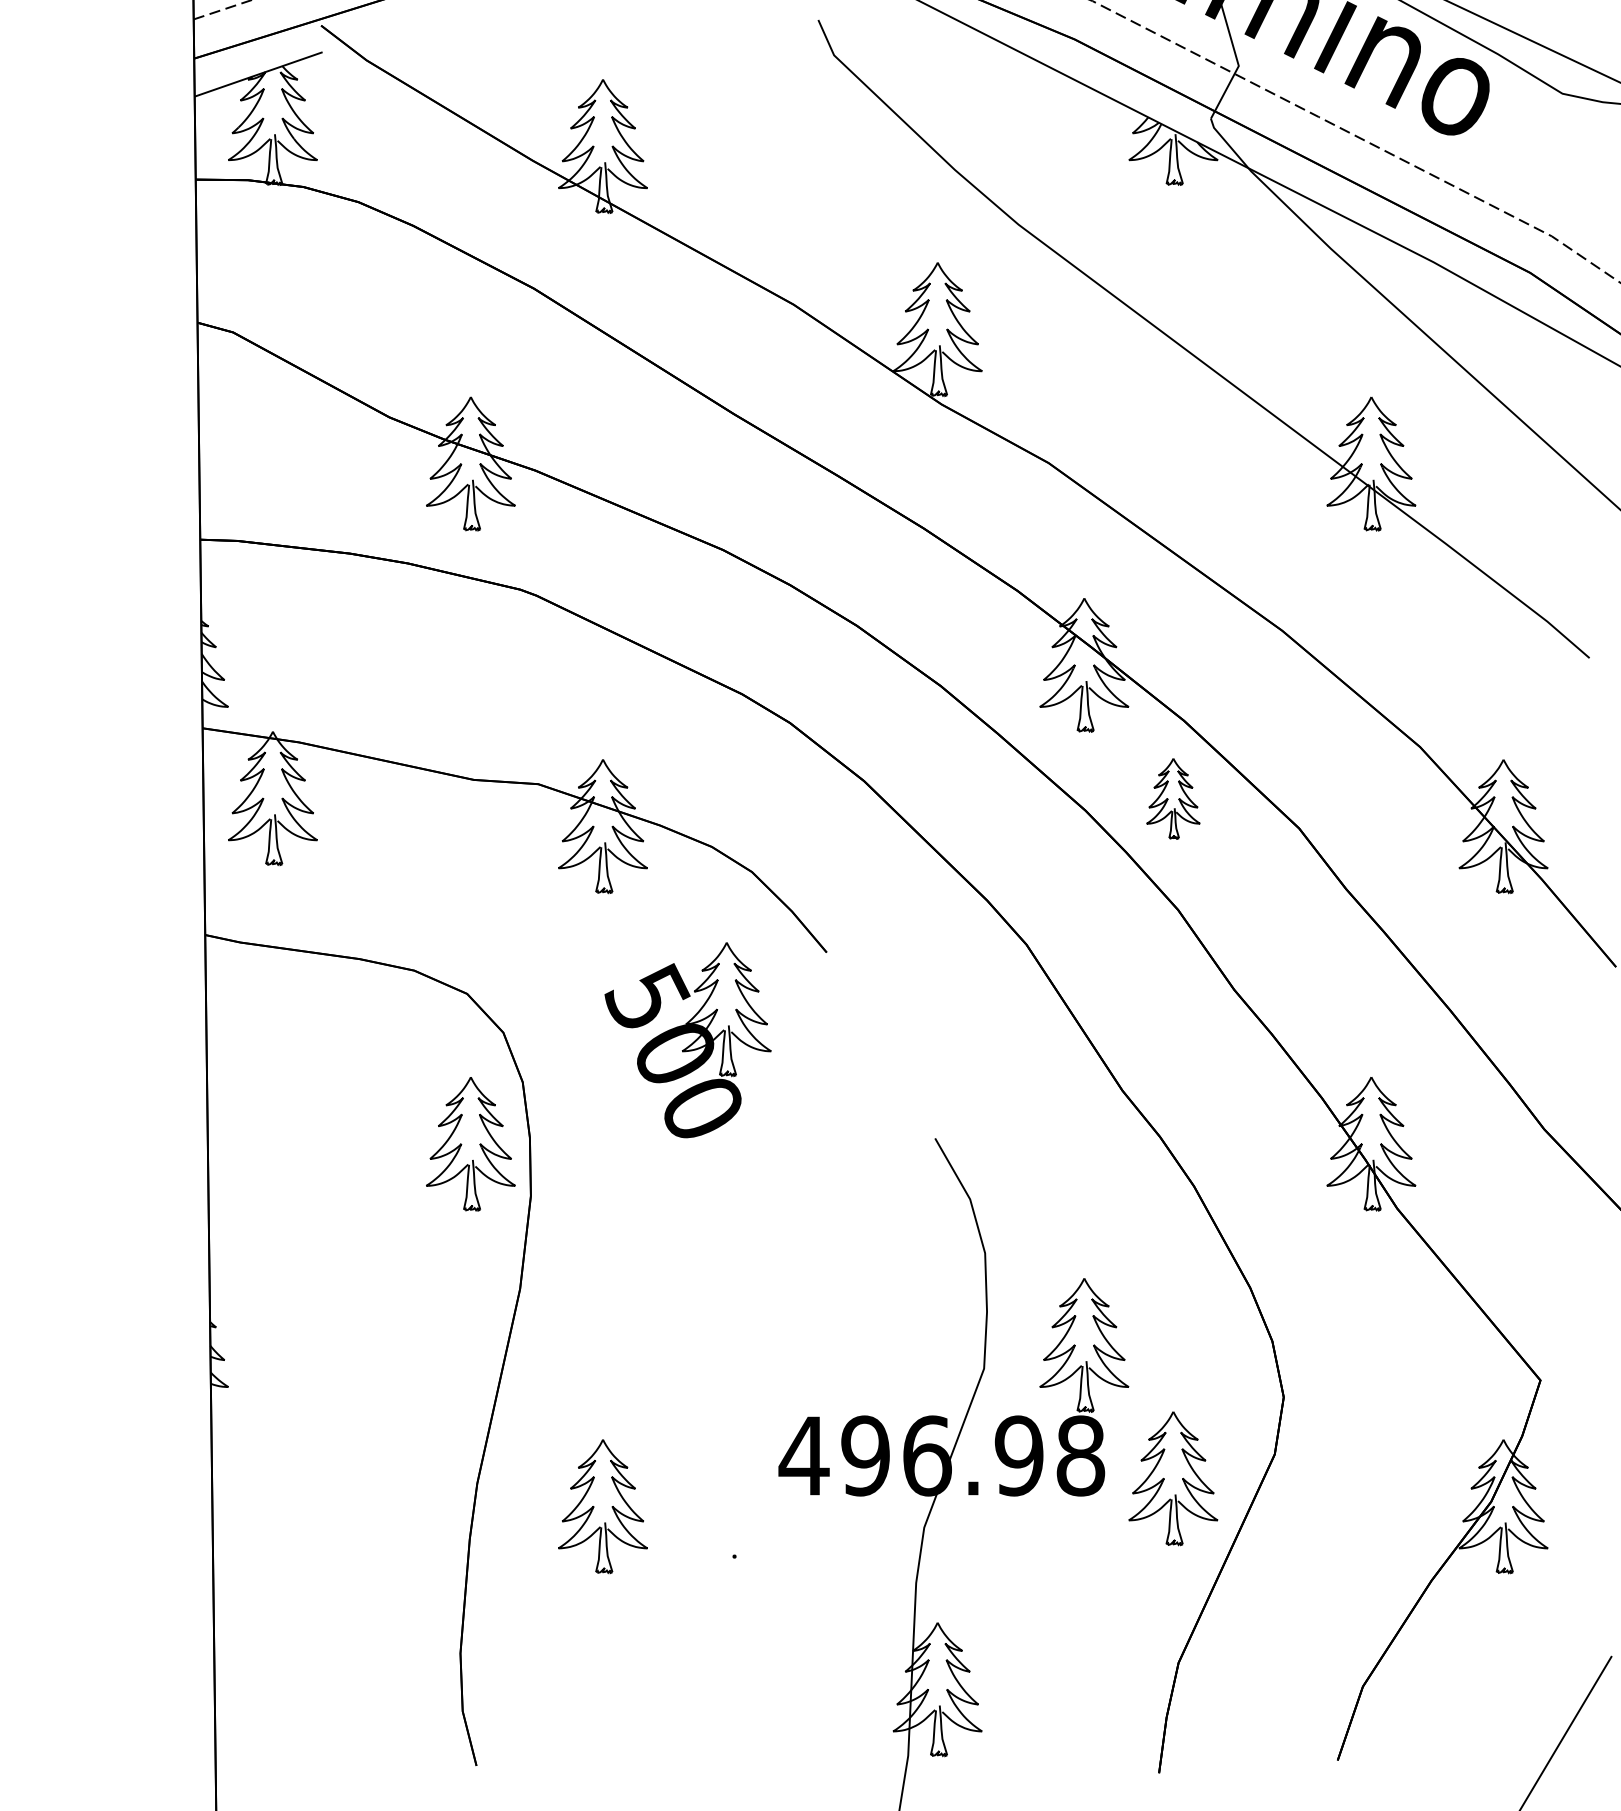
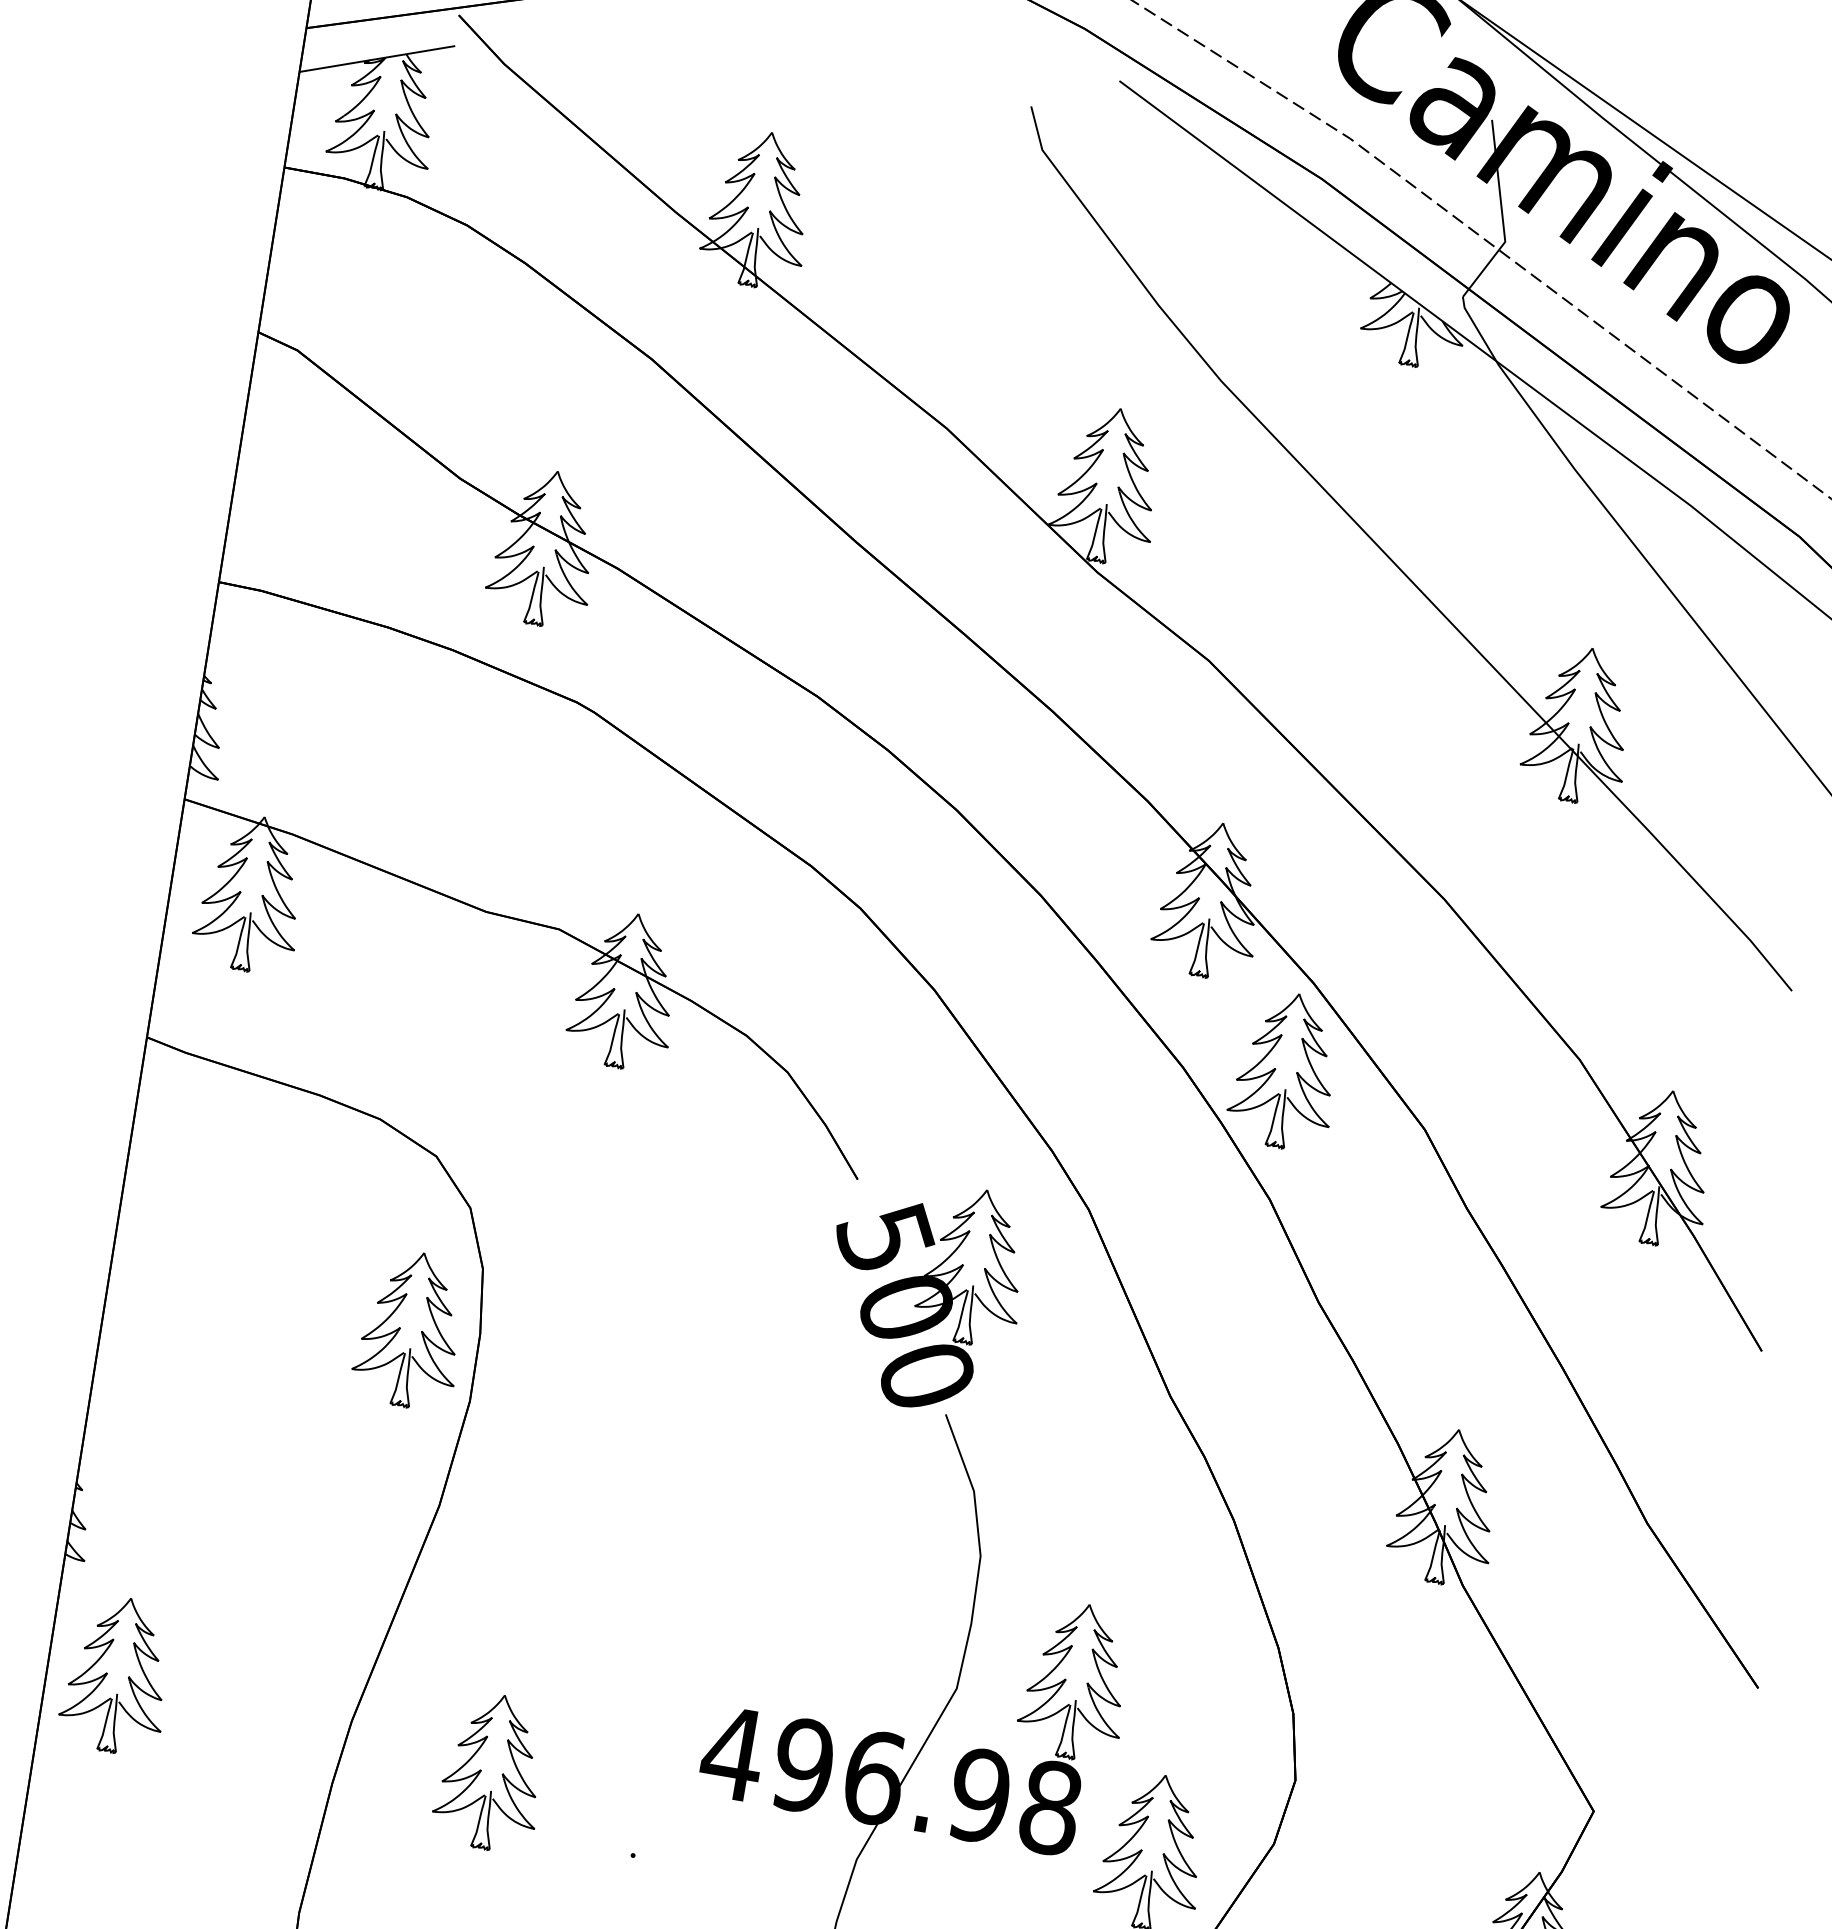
part: (1173, 798) -> (1286, 1070), size x1.67
part: (687, 1040) -> (922, 1294), moved
part: (272, 1478) -> (117, 1675), added

